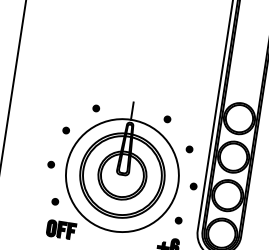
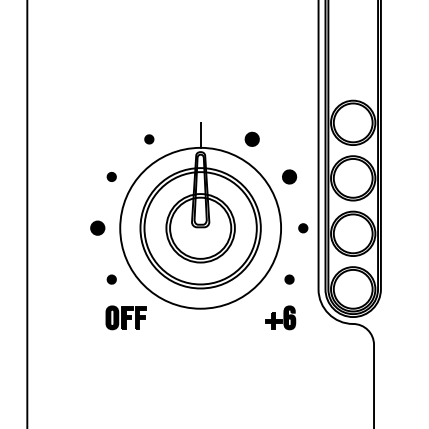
part: (167, 119) -> (251, 139), size x1.6
part: (189, 149) -> (289, 176), size x1.6
part: (51, 164) -> (98, 228), size x1.6

